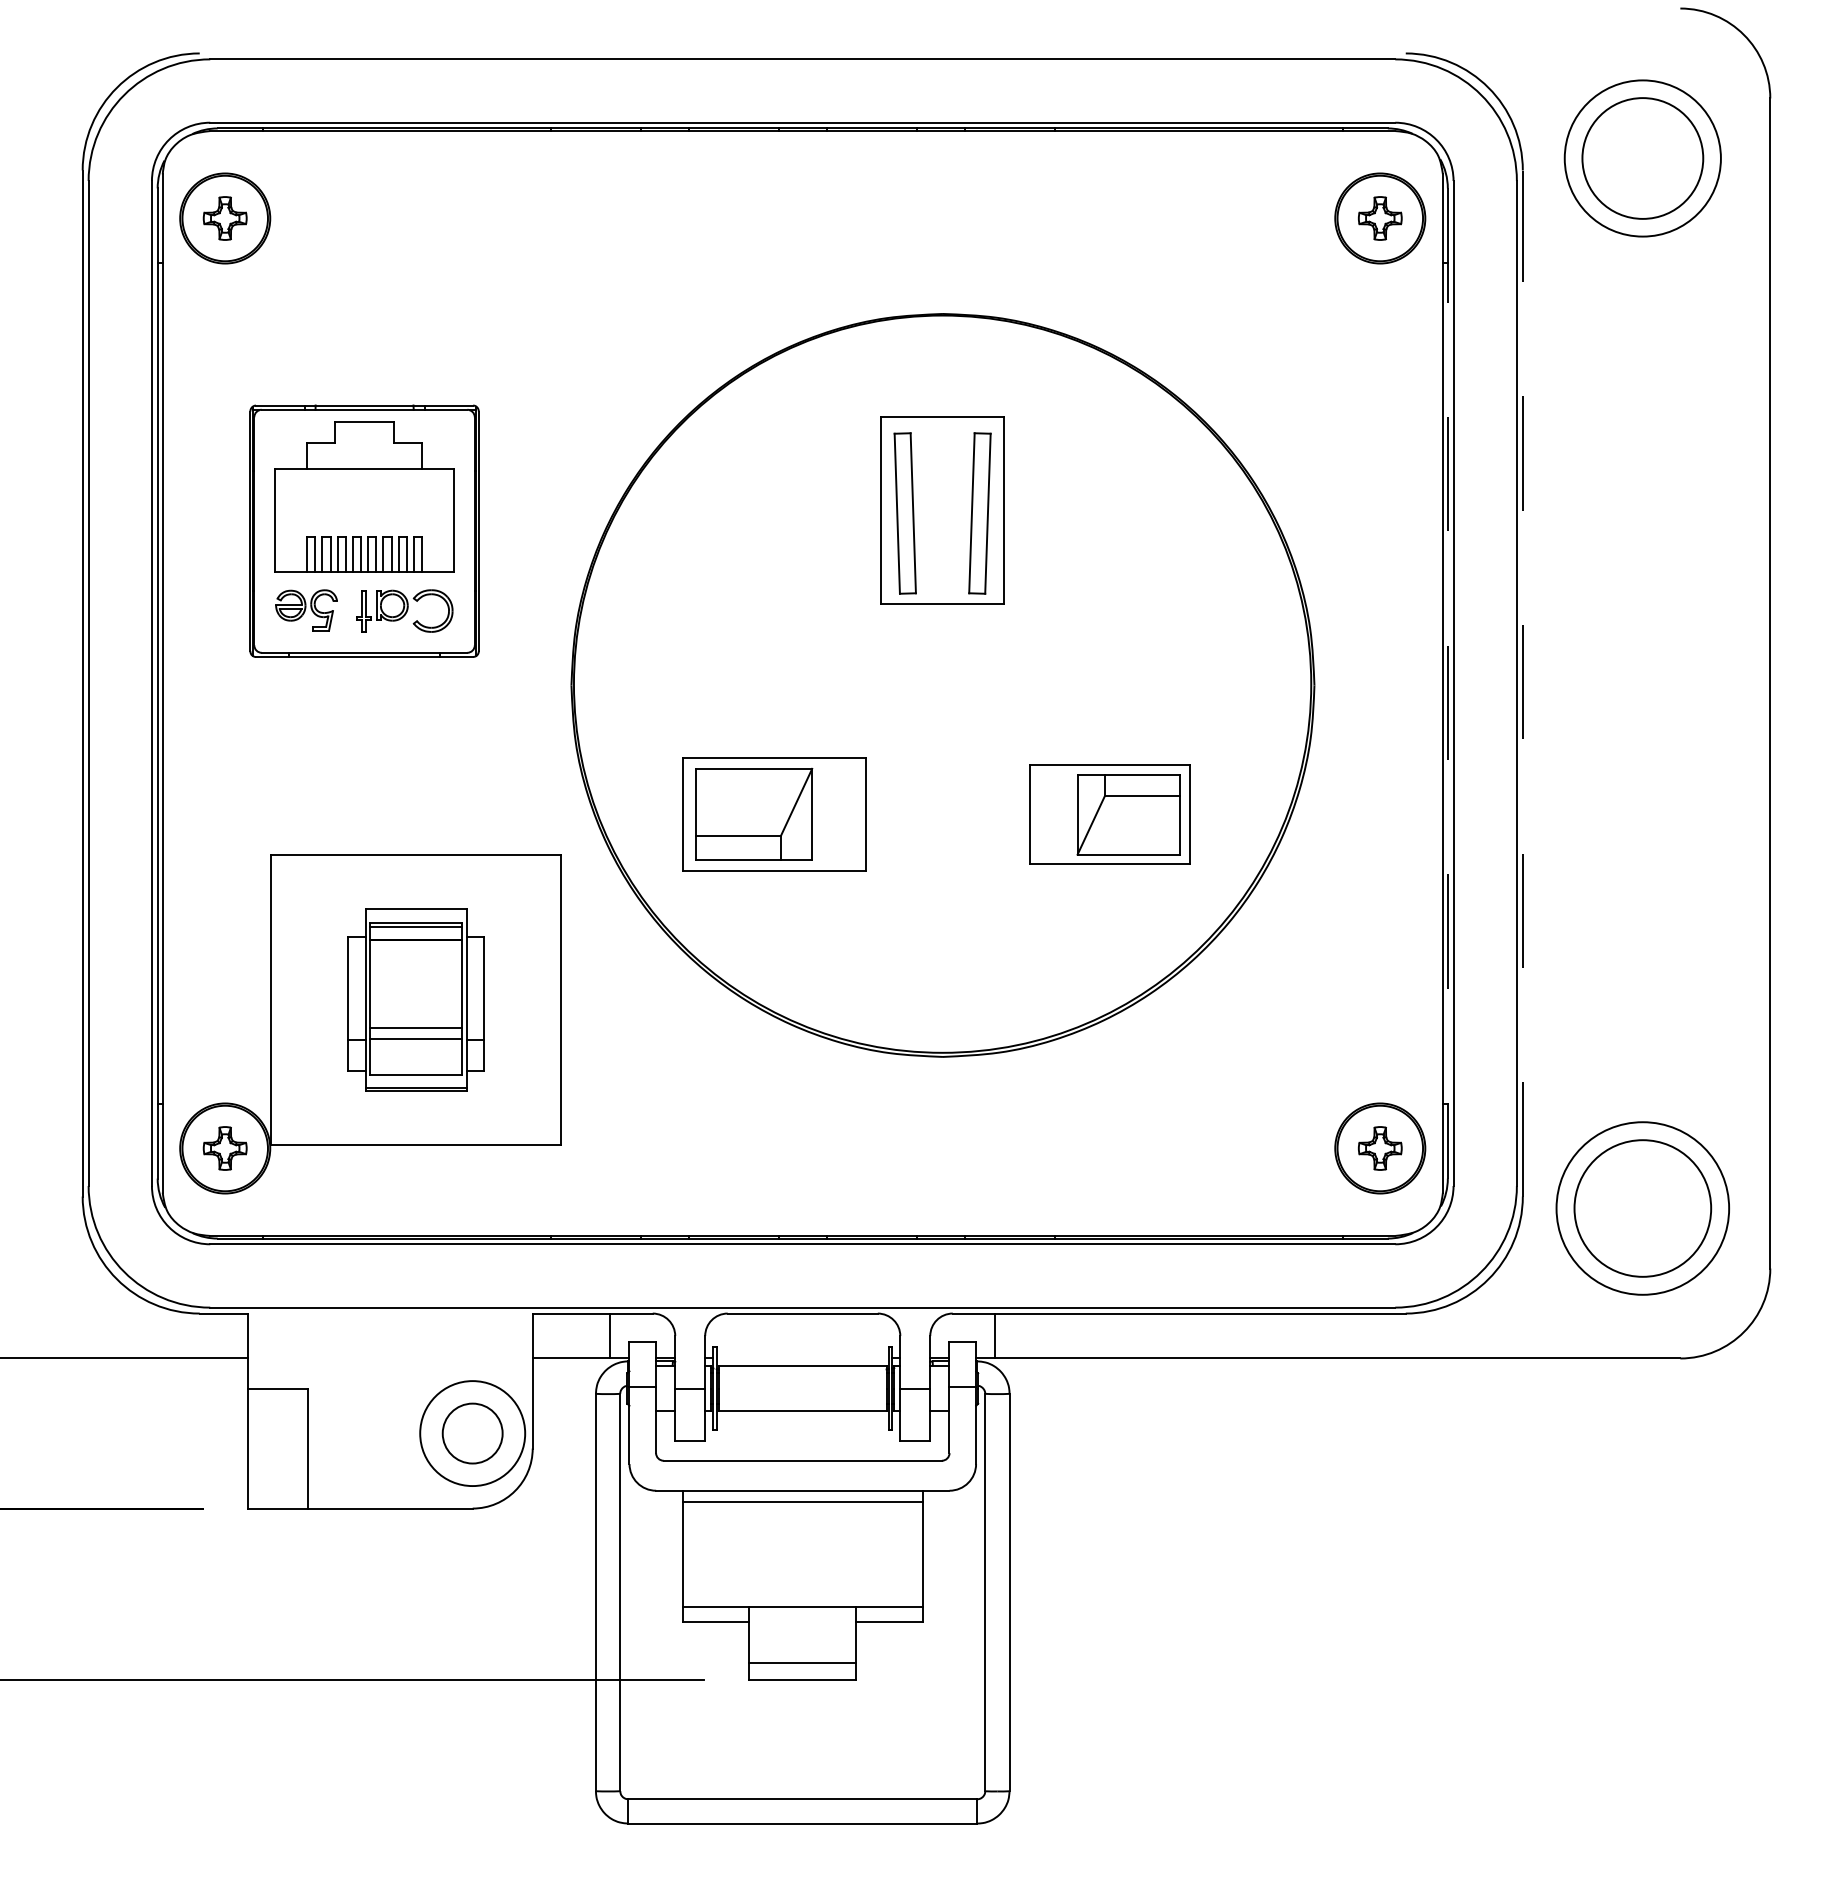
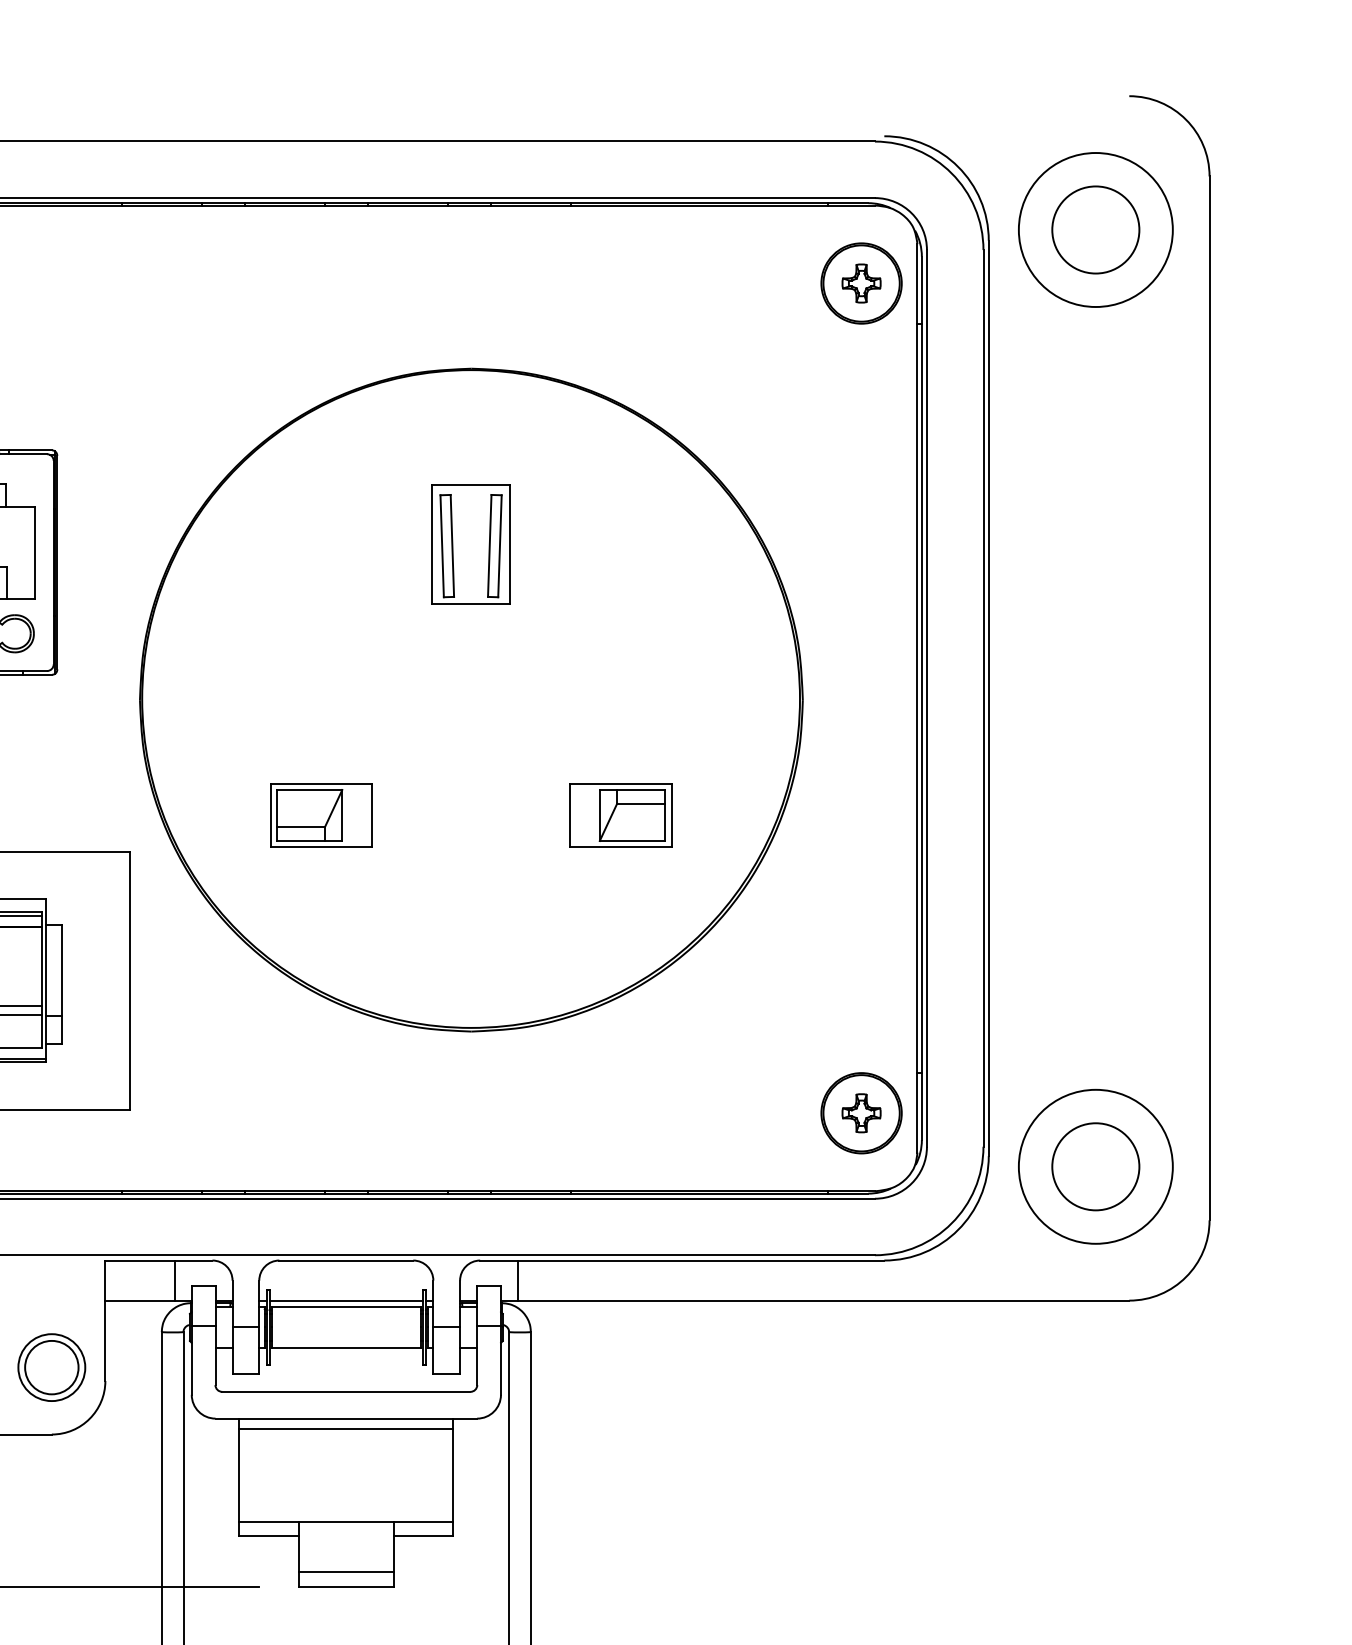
circle: (1642, 158) -> (1095, 229), size x0.62
circle: (1642, 158) -> (1095, 229), size x1.43
part: (942, 510) -> (470, 544), size x0.71
line: (1522, 683) -> (988, 698), dashed -> solid
line: (1447, 684) -> (921, 699), dashed -> solid
part: (774, 814) -> (321, 815), size x0.62
part: (1109, 814) -> (619, 815), size x0.71
circle: (1642, 1208) -> (1095, 1166), size x0.71
line: (802, 1358) -> (346, 1300), added
circle: (472, 1433) -> (51, 1367), size x0.71

